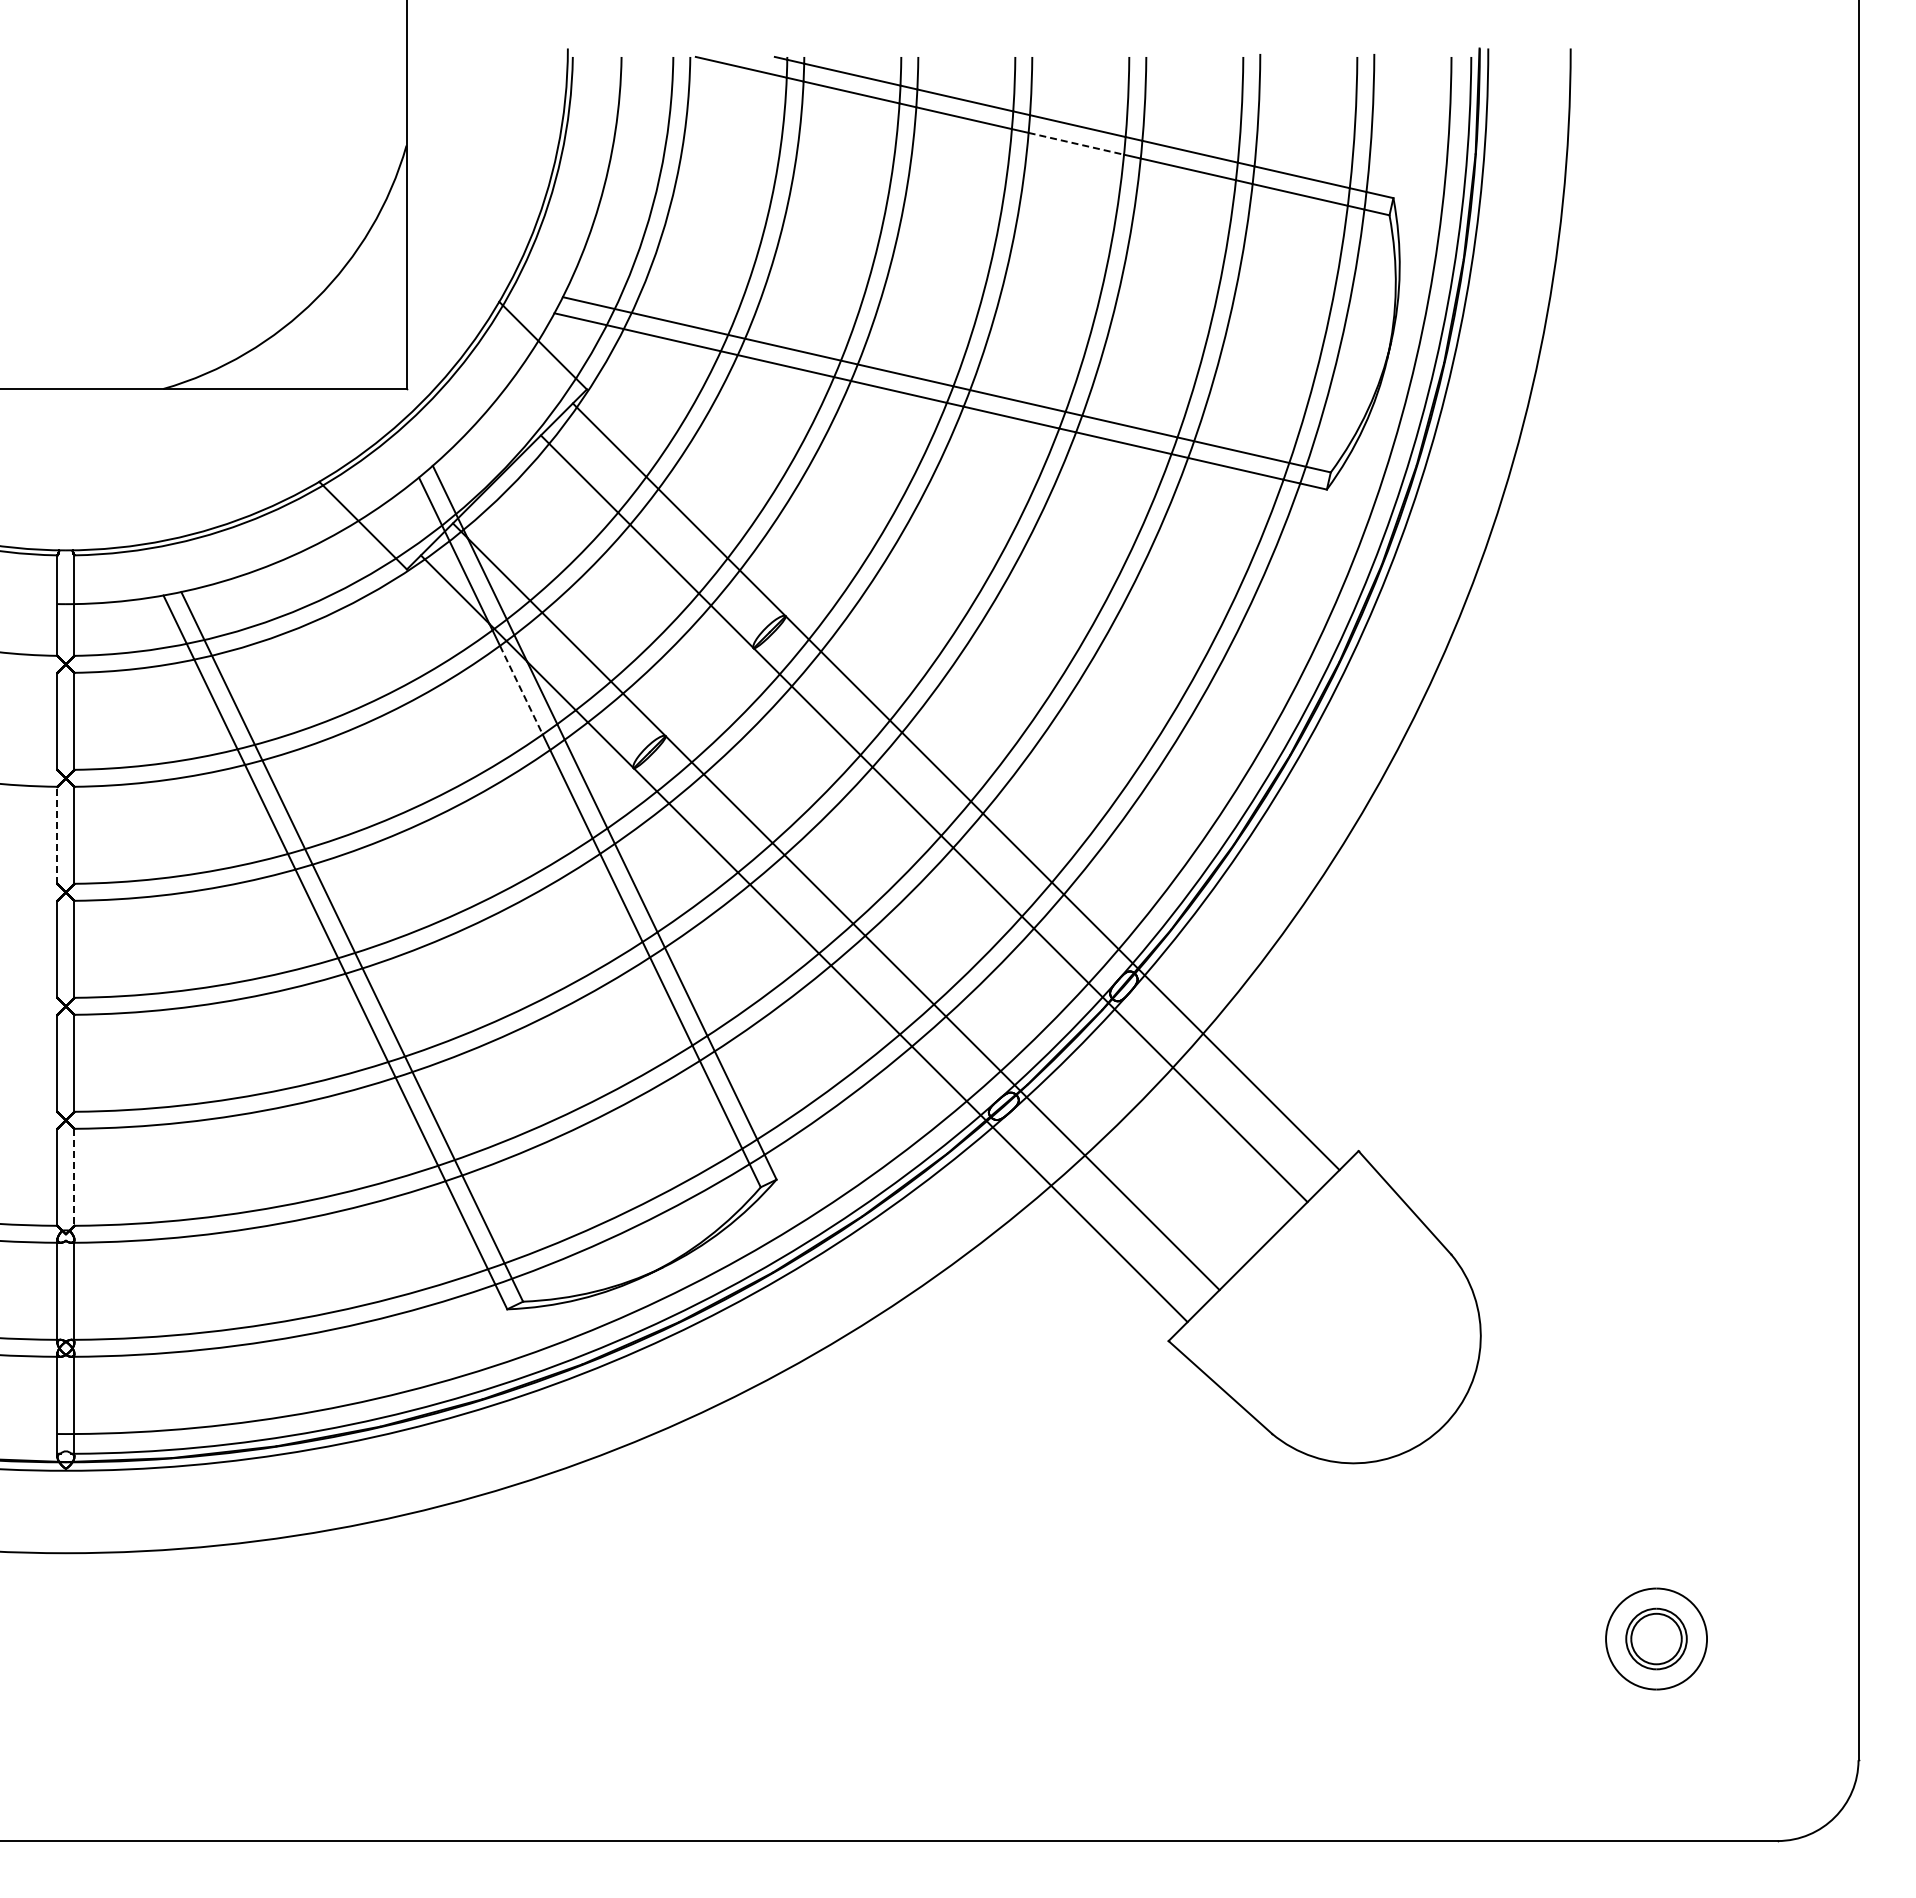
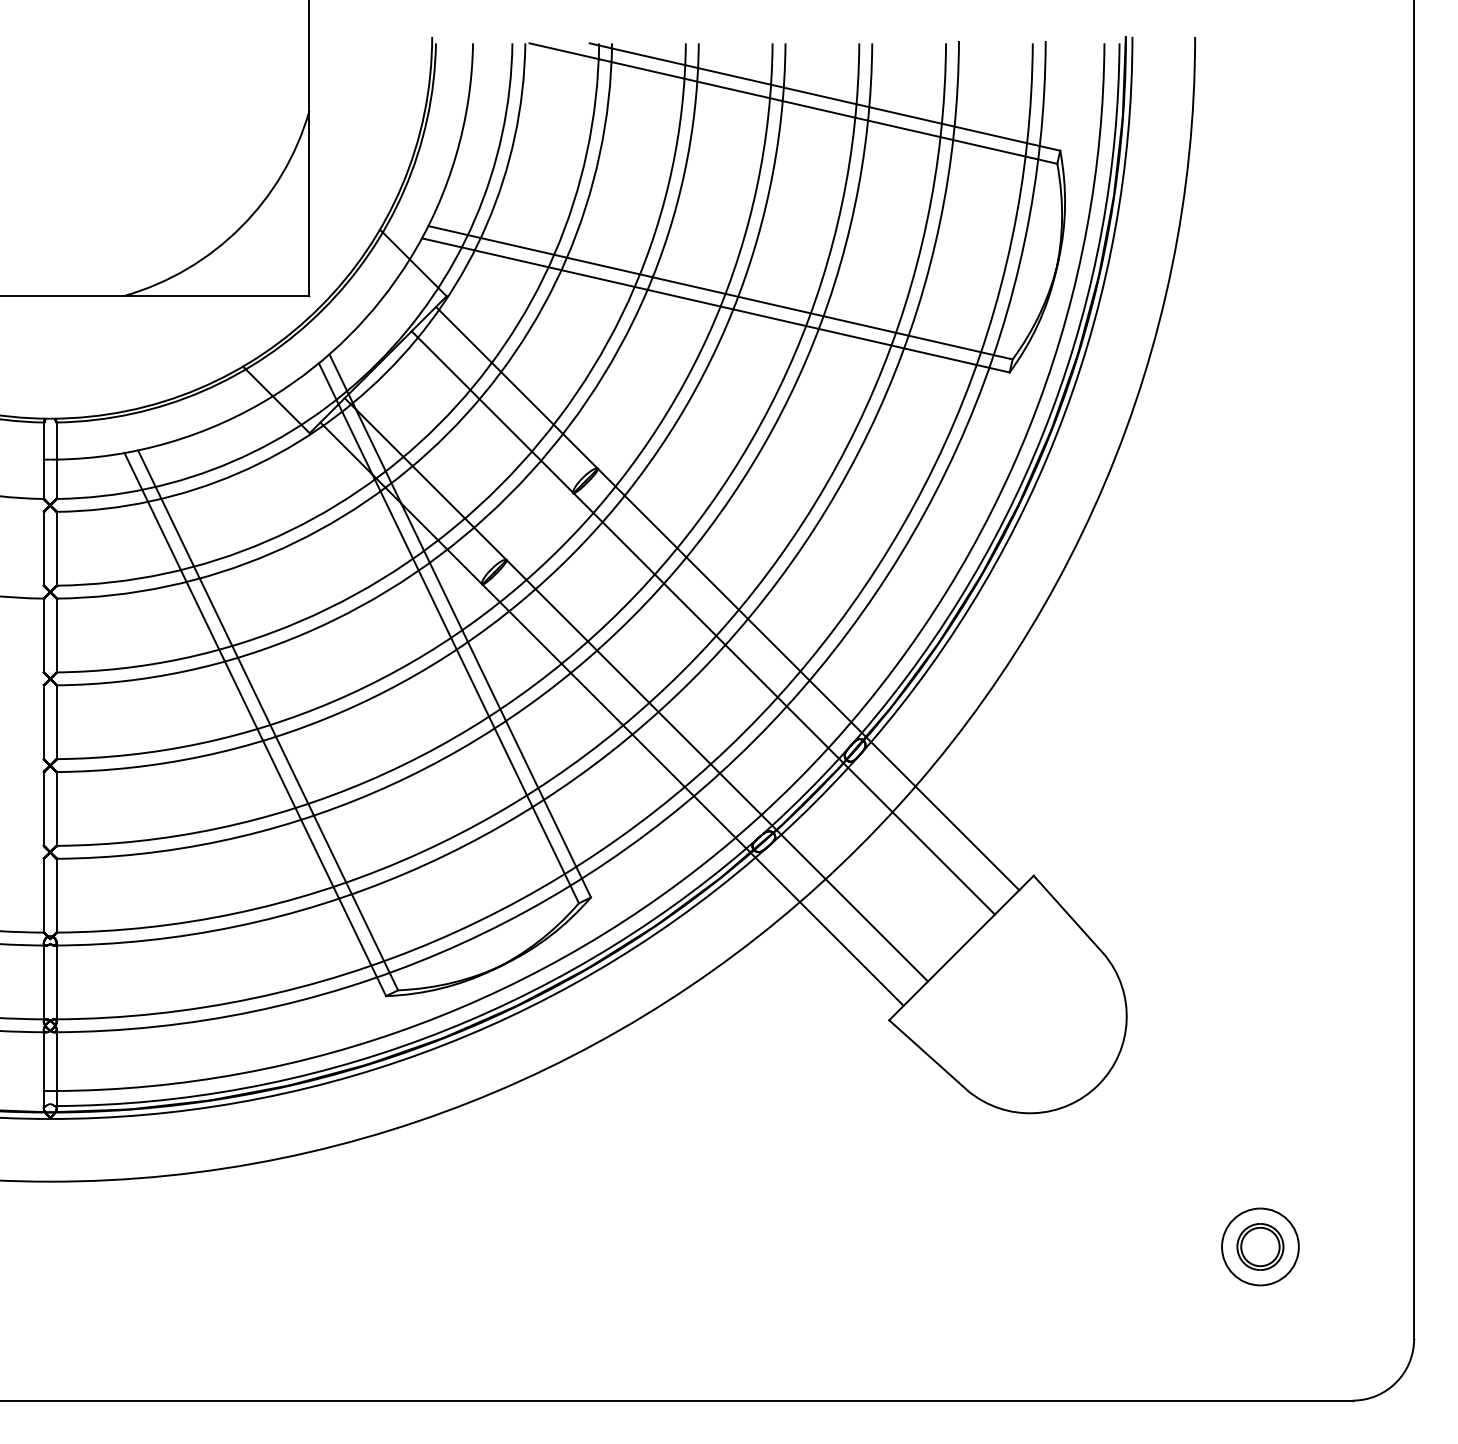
line: (1076, 143) -> (819, 109), dashed -> solid
line: (521, 690) -> (396, 525), dashed -> solid
line: (57, 835) -> (43, 635), dashed -> solid
line: (74, 1177) -> (56, 895), dashed -> solid

